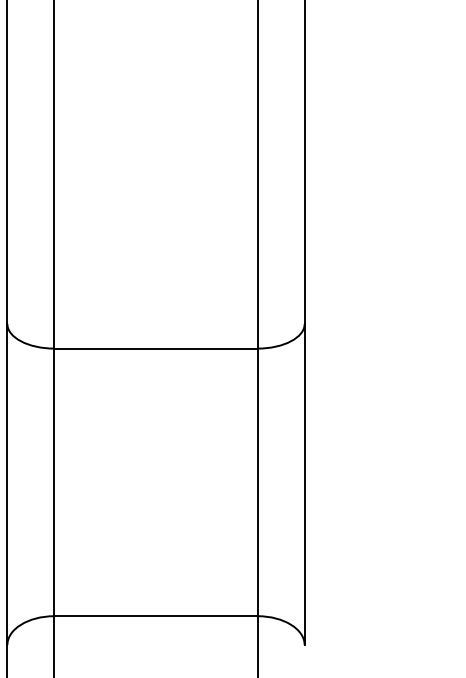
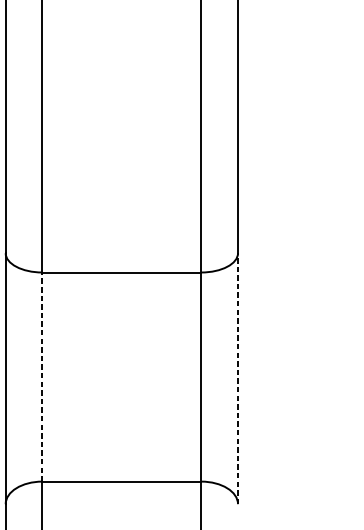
line: (54, 482) -> (42, 377), solid -> dashed
line: (304, 484) -> (237, 378), solid -> dashed

